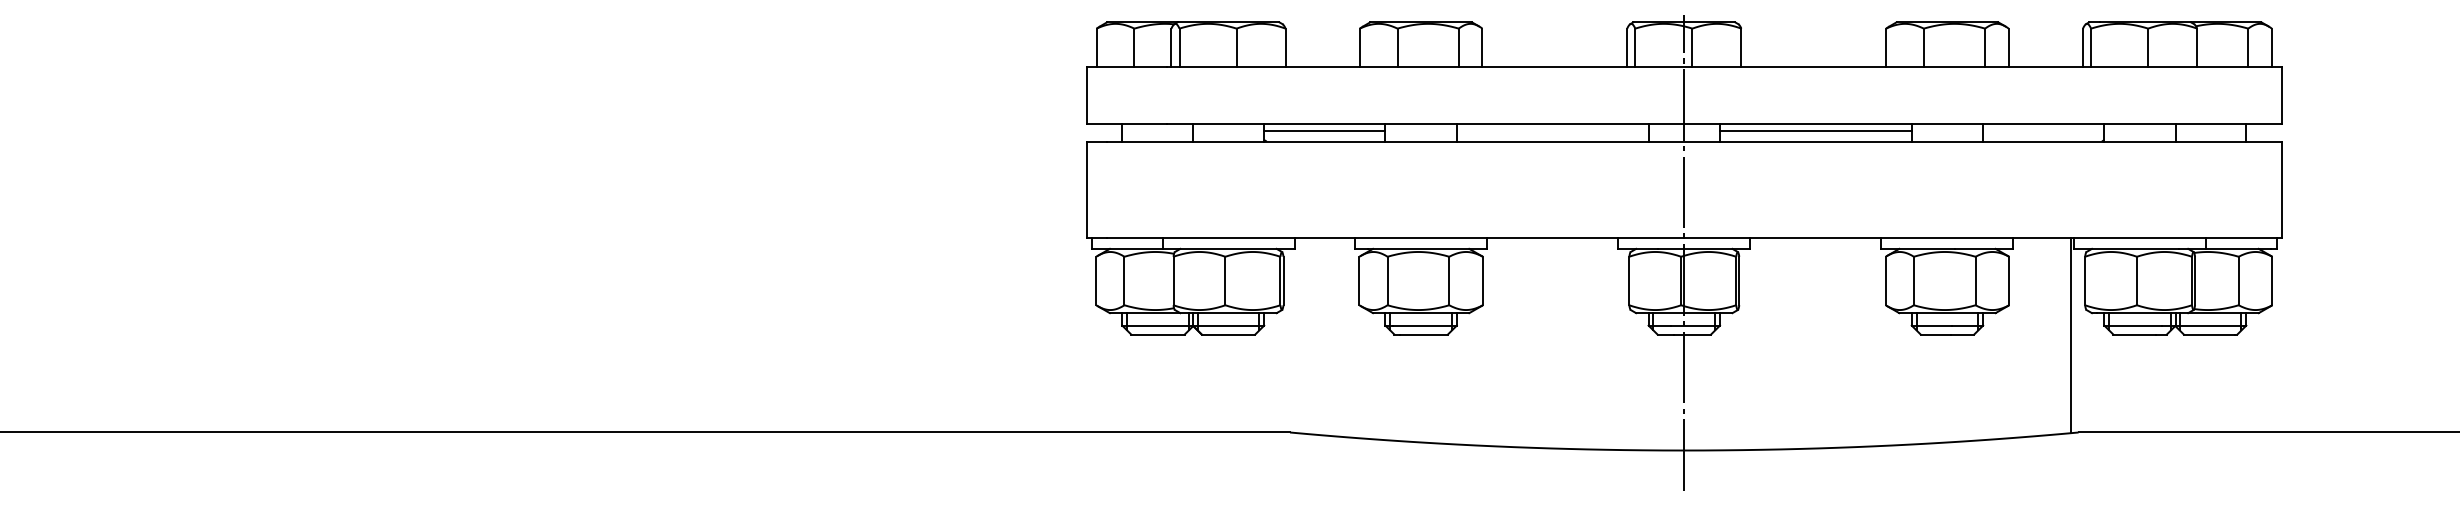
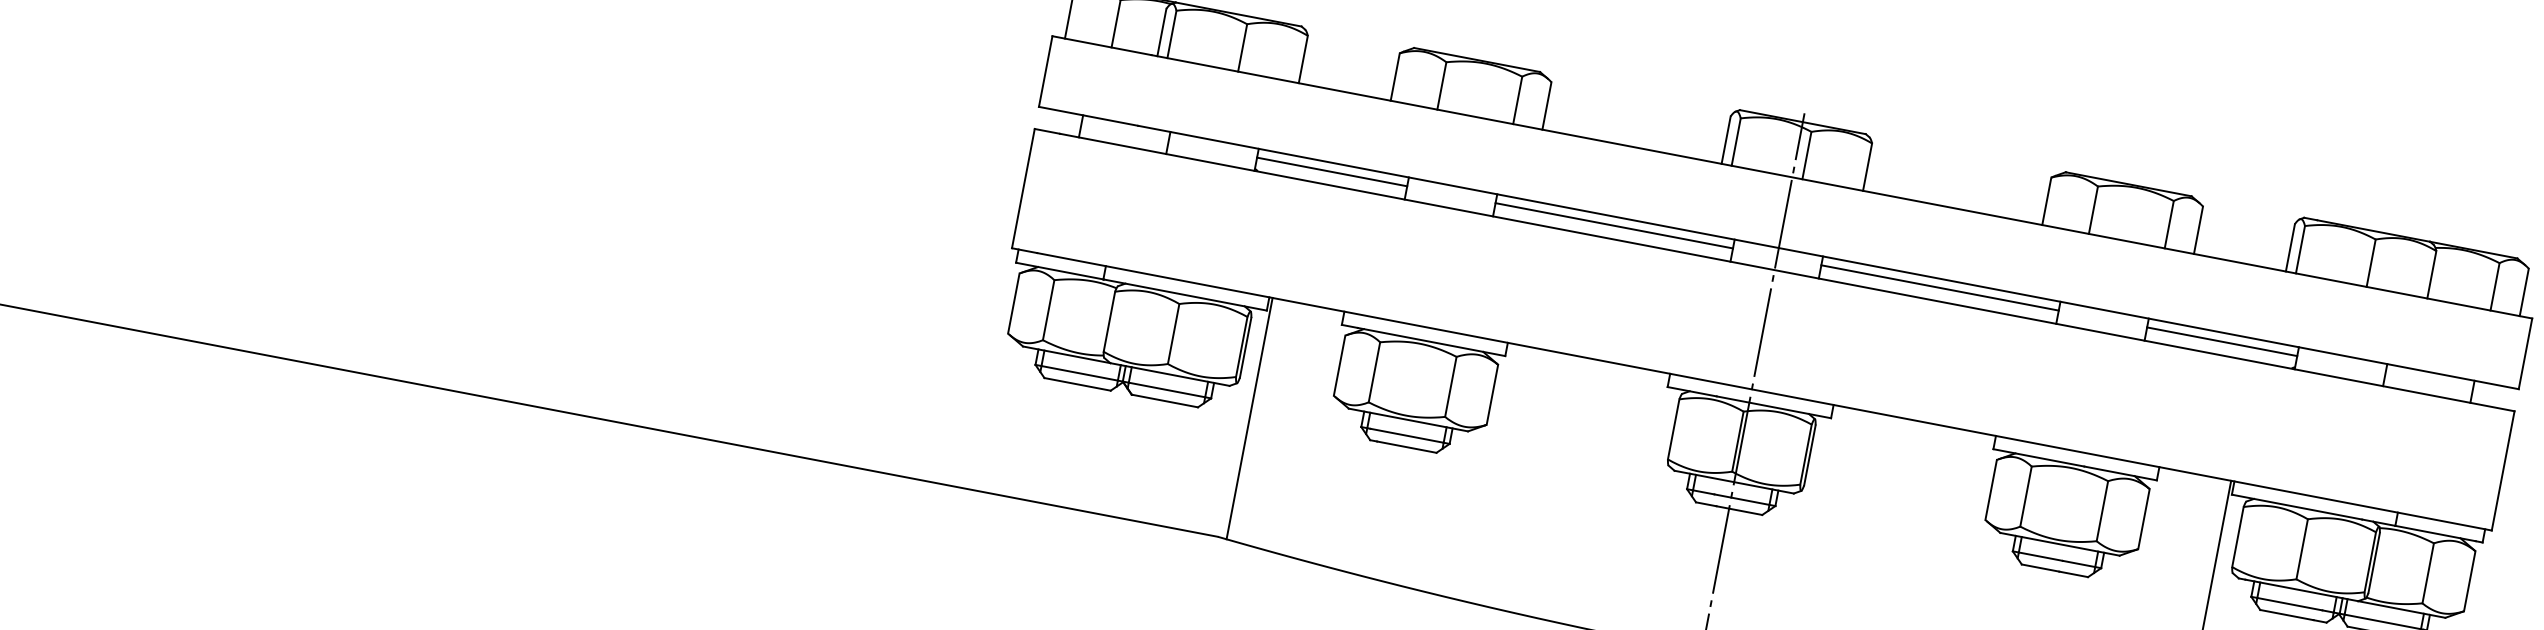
line: (1552, 131) -> (1613, 226), added
line: (2043, 131) -> (2221, 342), added
line: (1297, 335) -> (1250, 418), added

